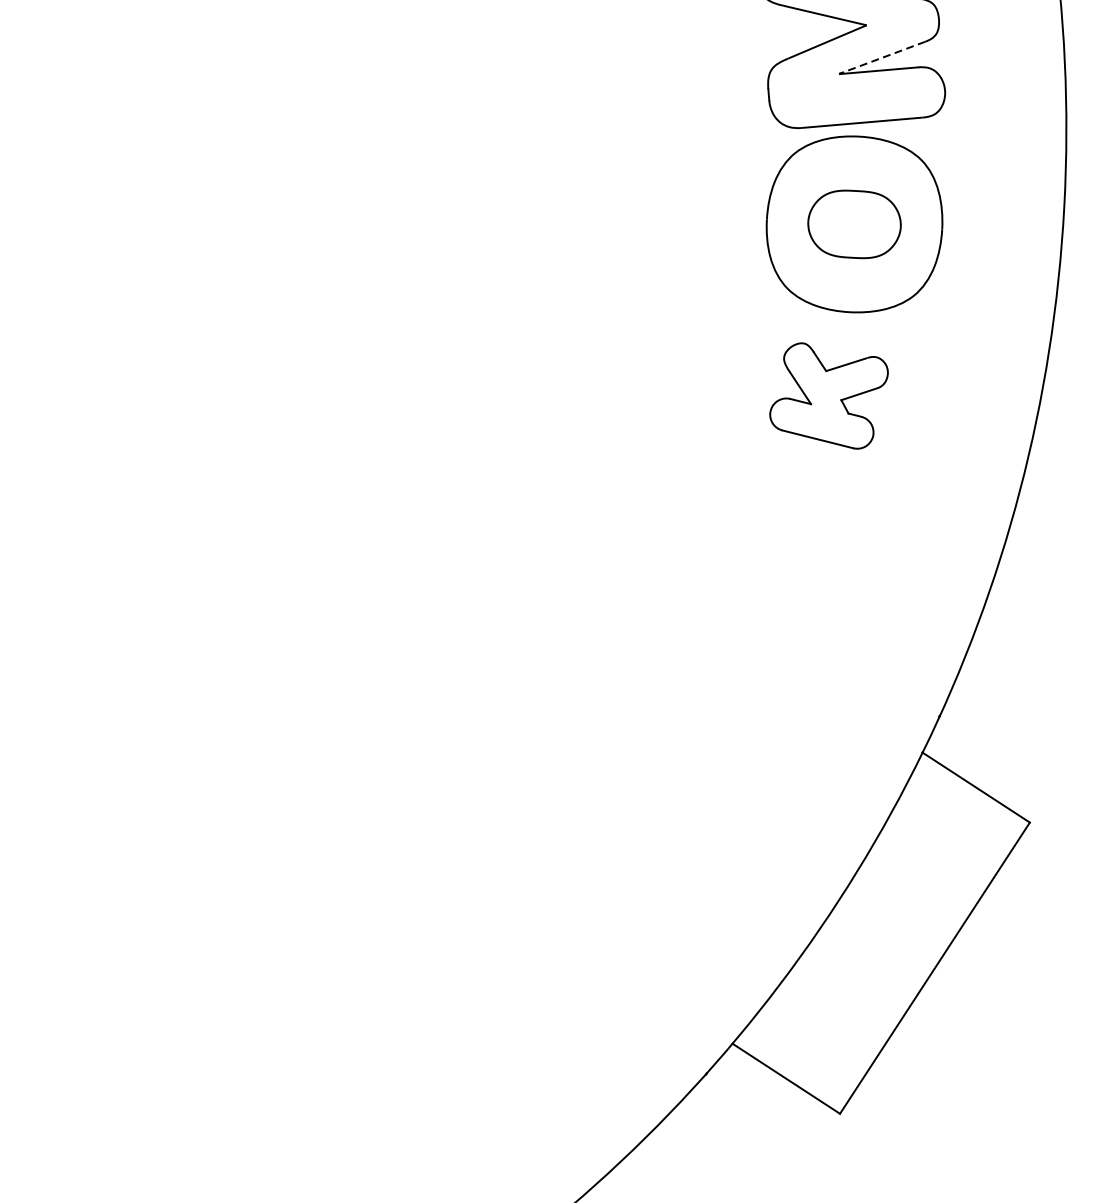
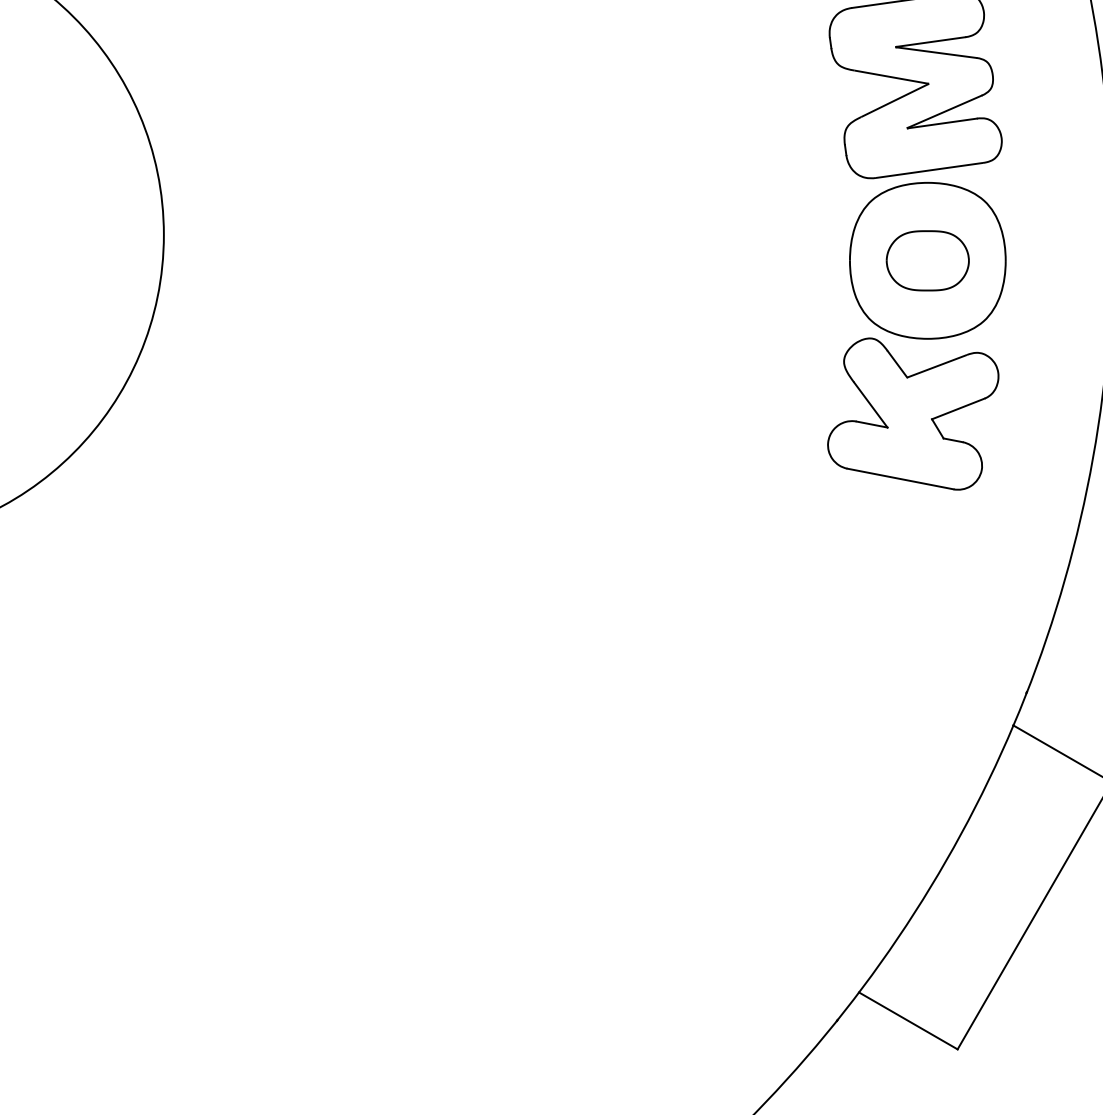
line: (882, 57) -> (944, 111), dashed -> solid
part: (829, 395) -> (913, 413), size x1.67

